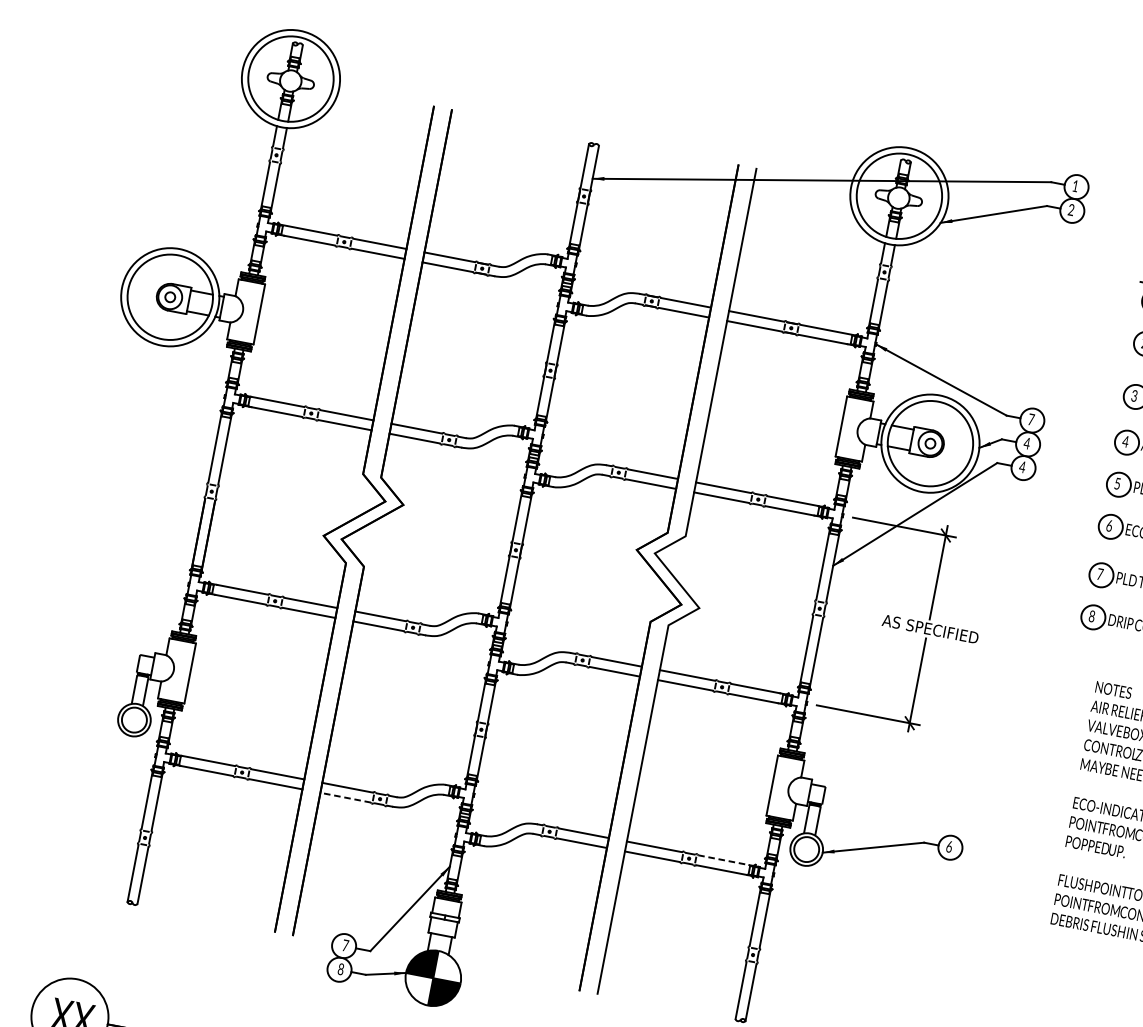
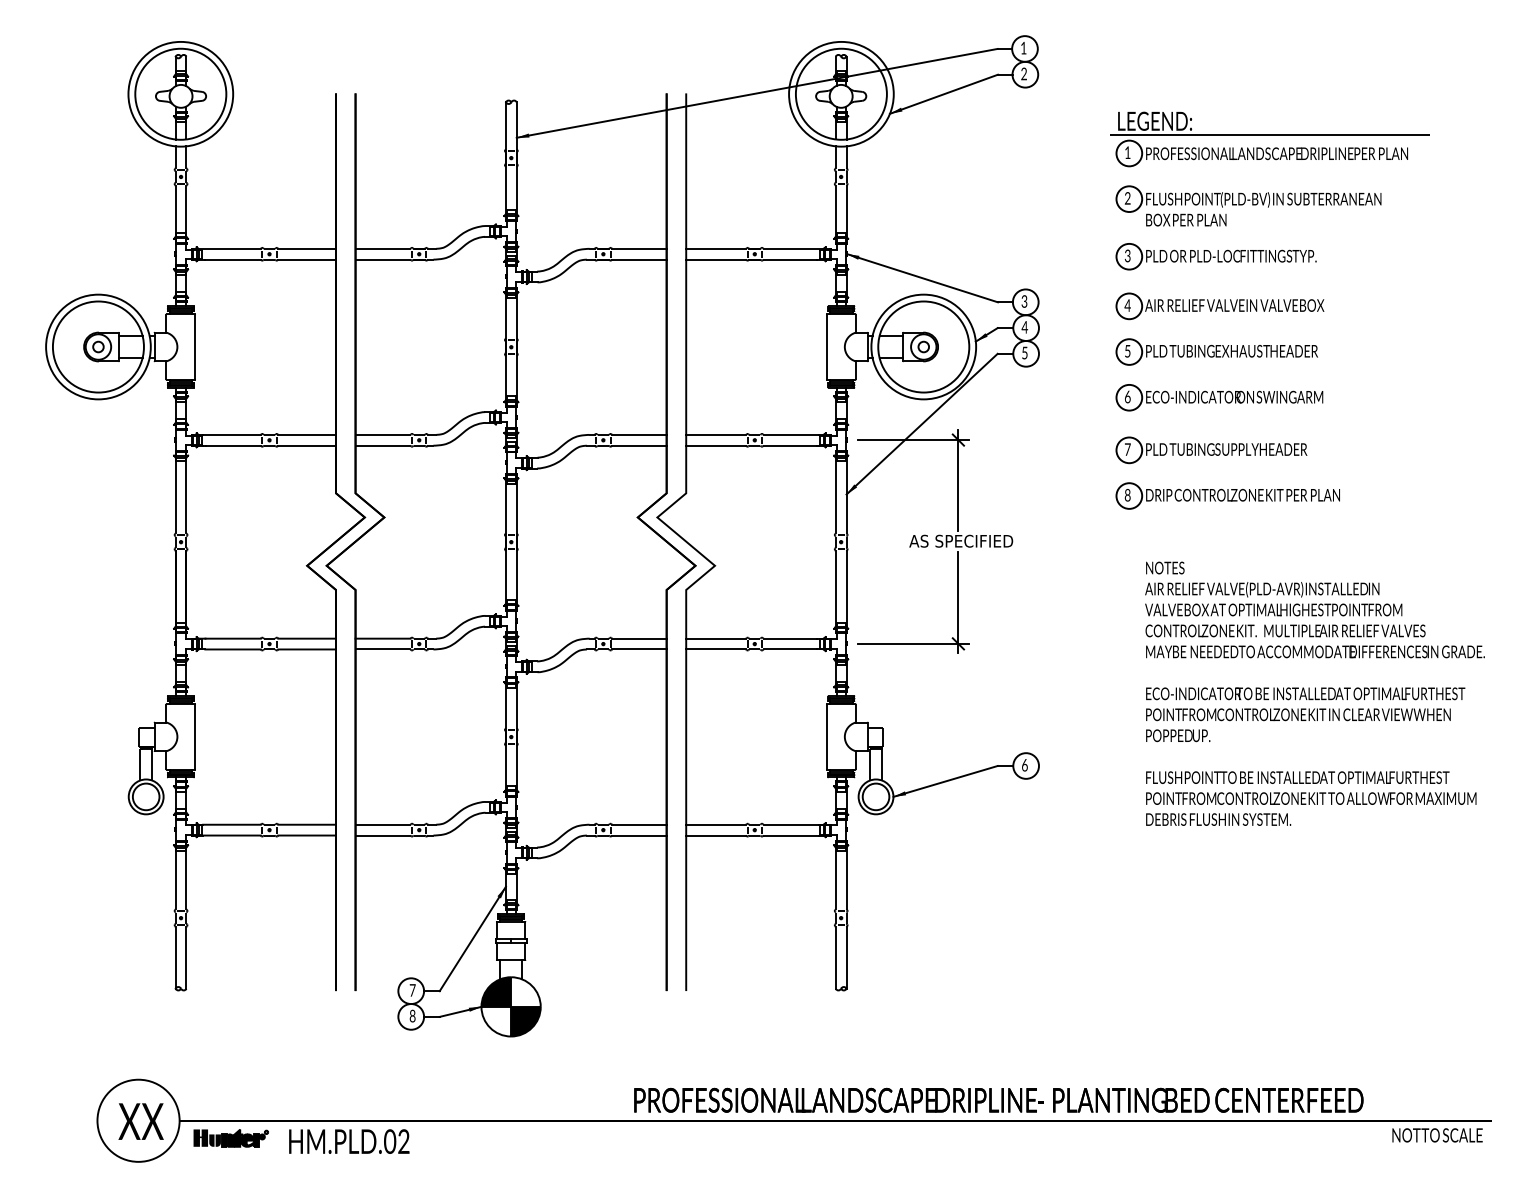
text: (1031, 419) -> (1024, 301), 7 -> 3
text: (1022, 466) -> (1024, 352), 4 -> 5
line: (345, 797) -> (382, 835), dashed -> solid
line: (723, 860) -> (791, 824), dashed -> solid

